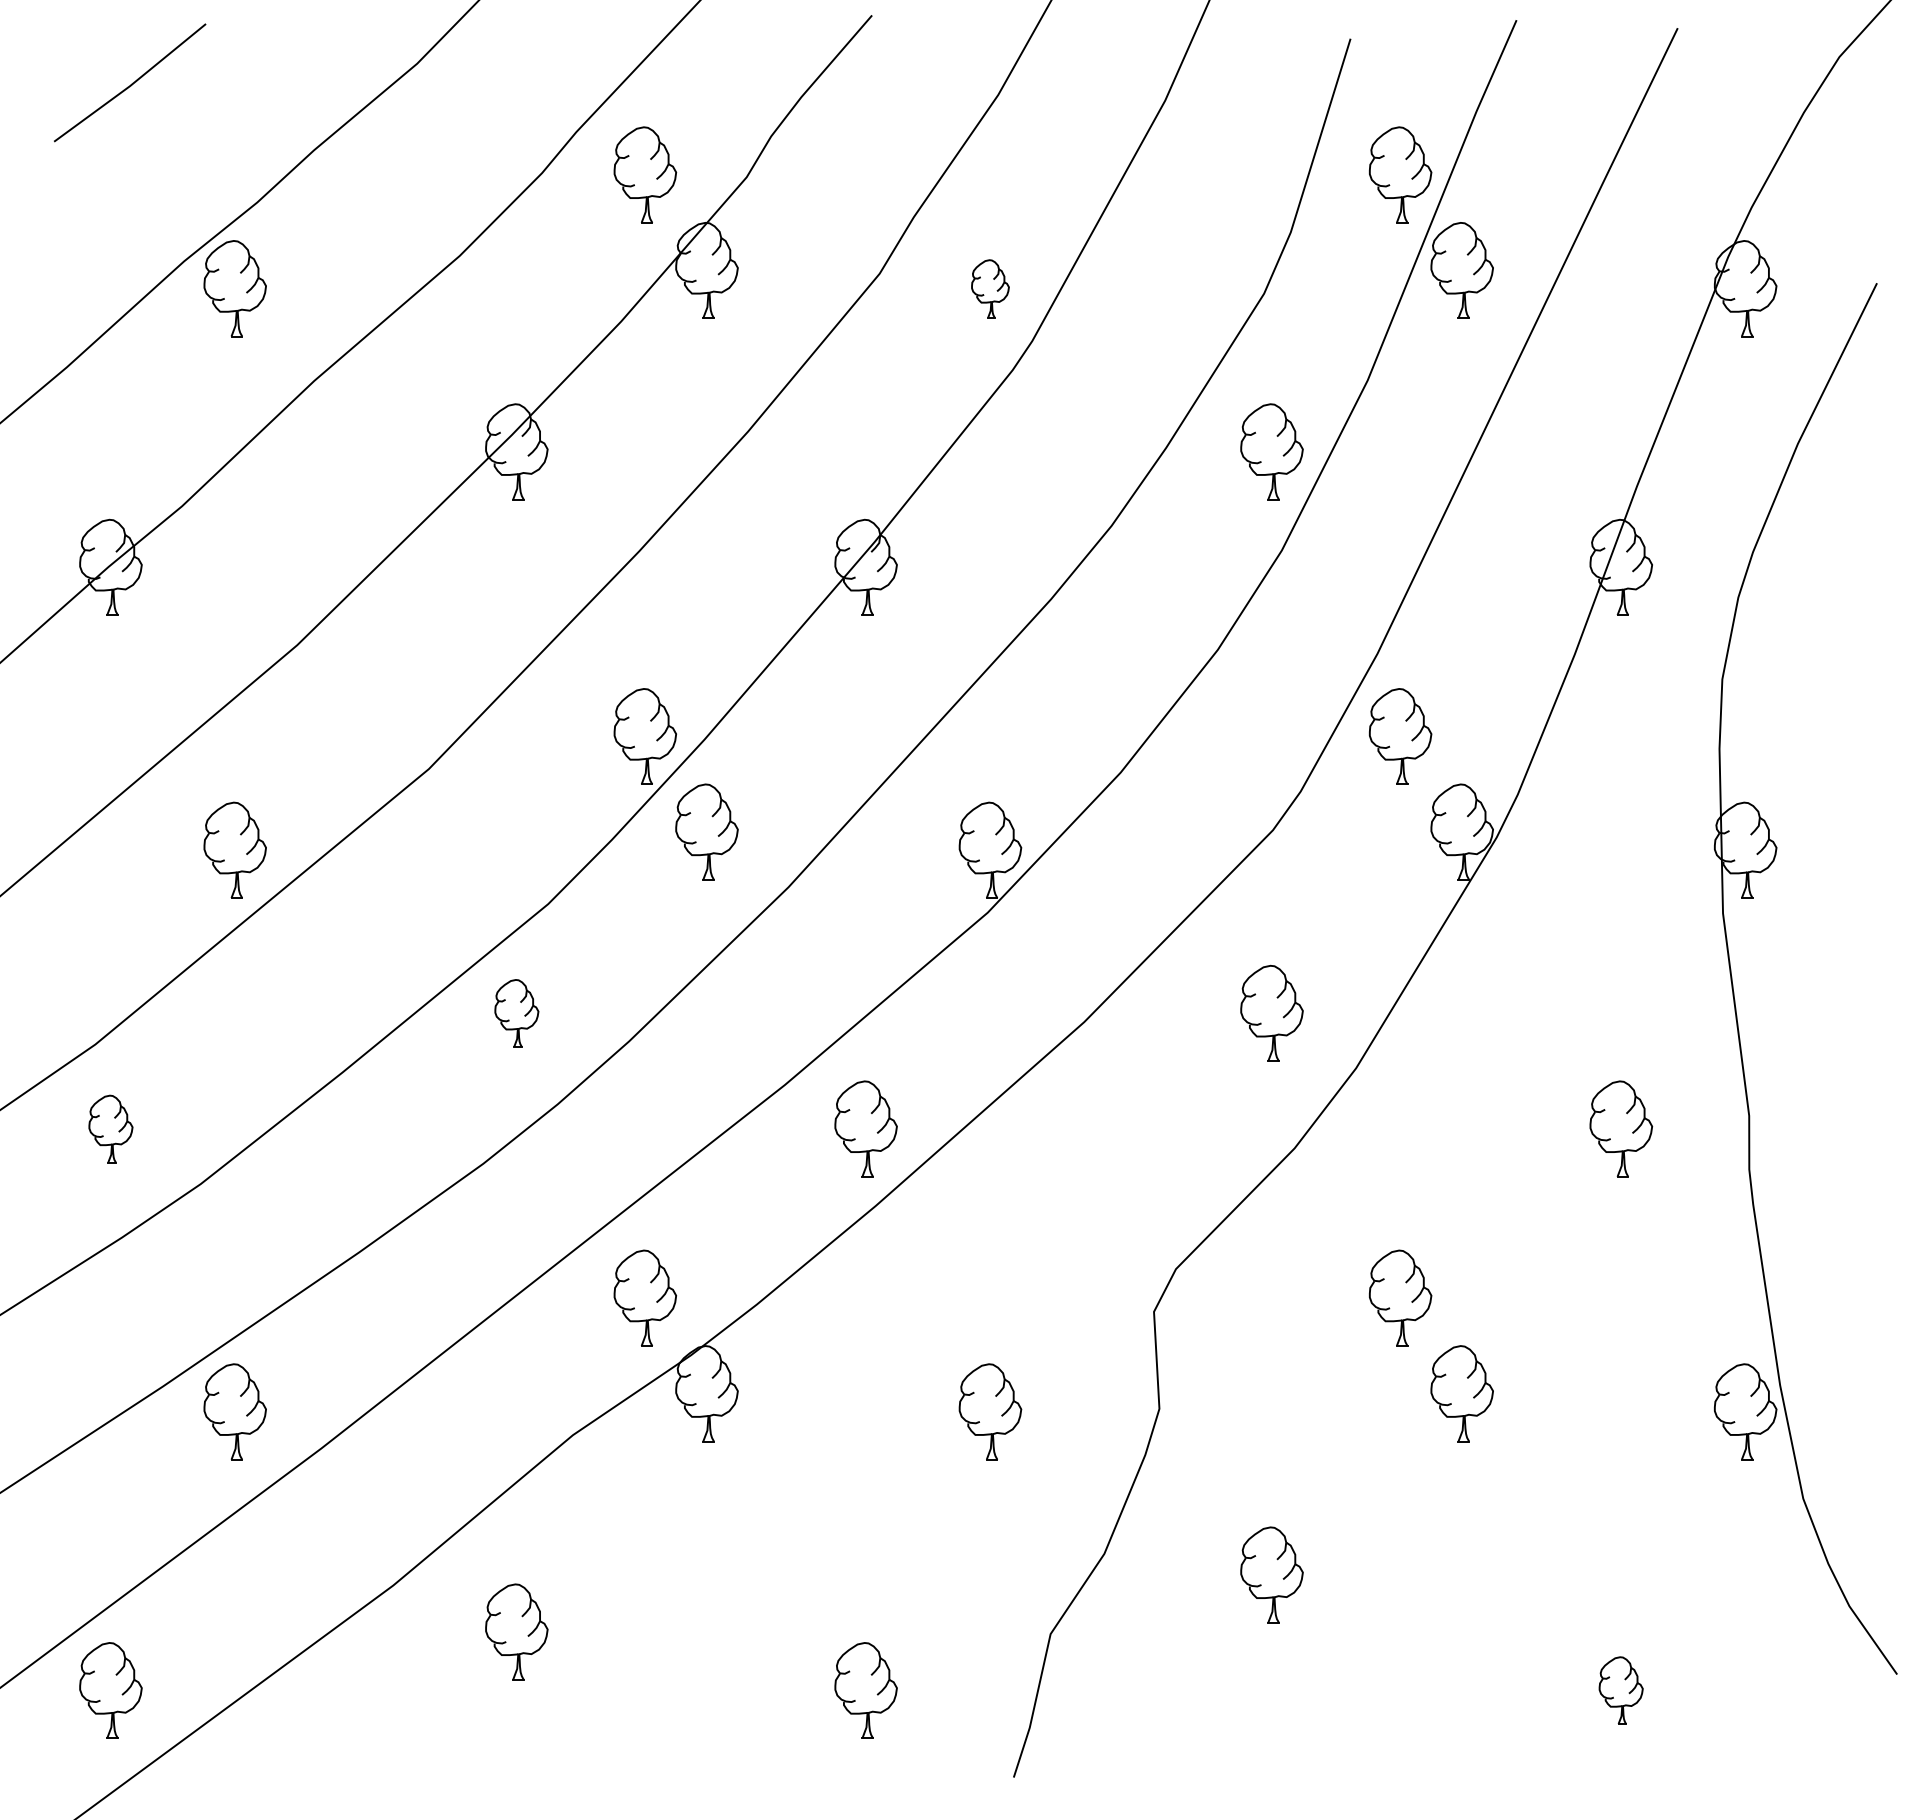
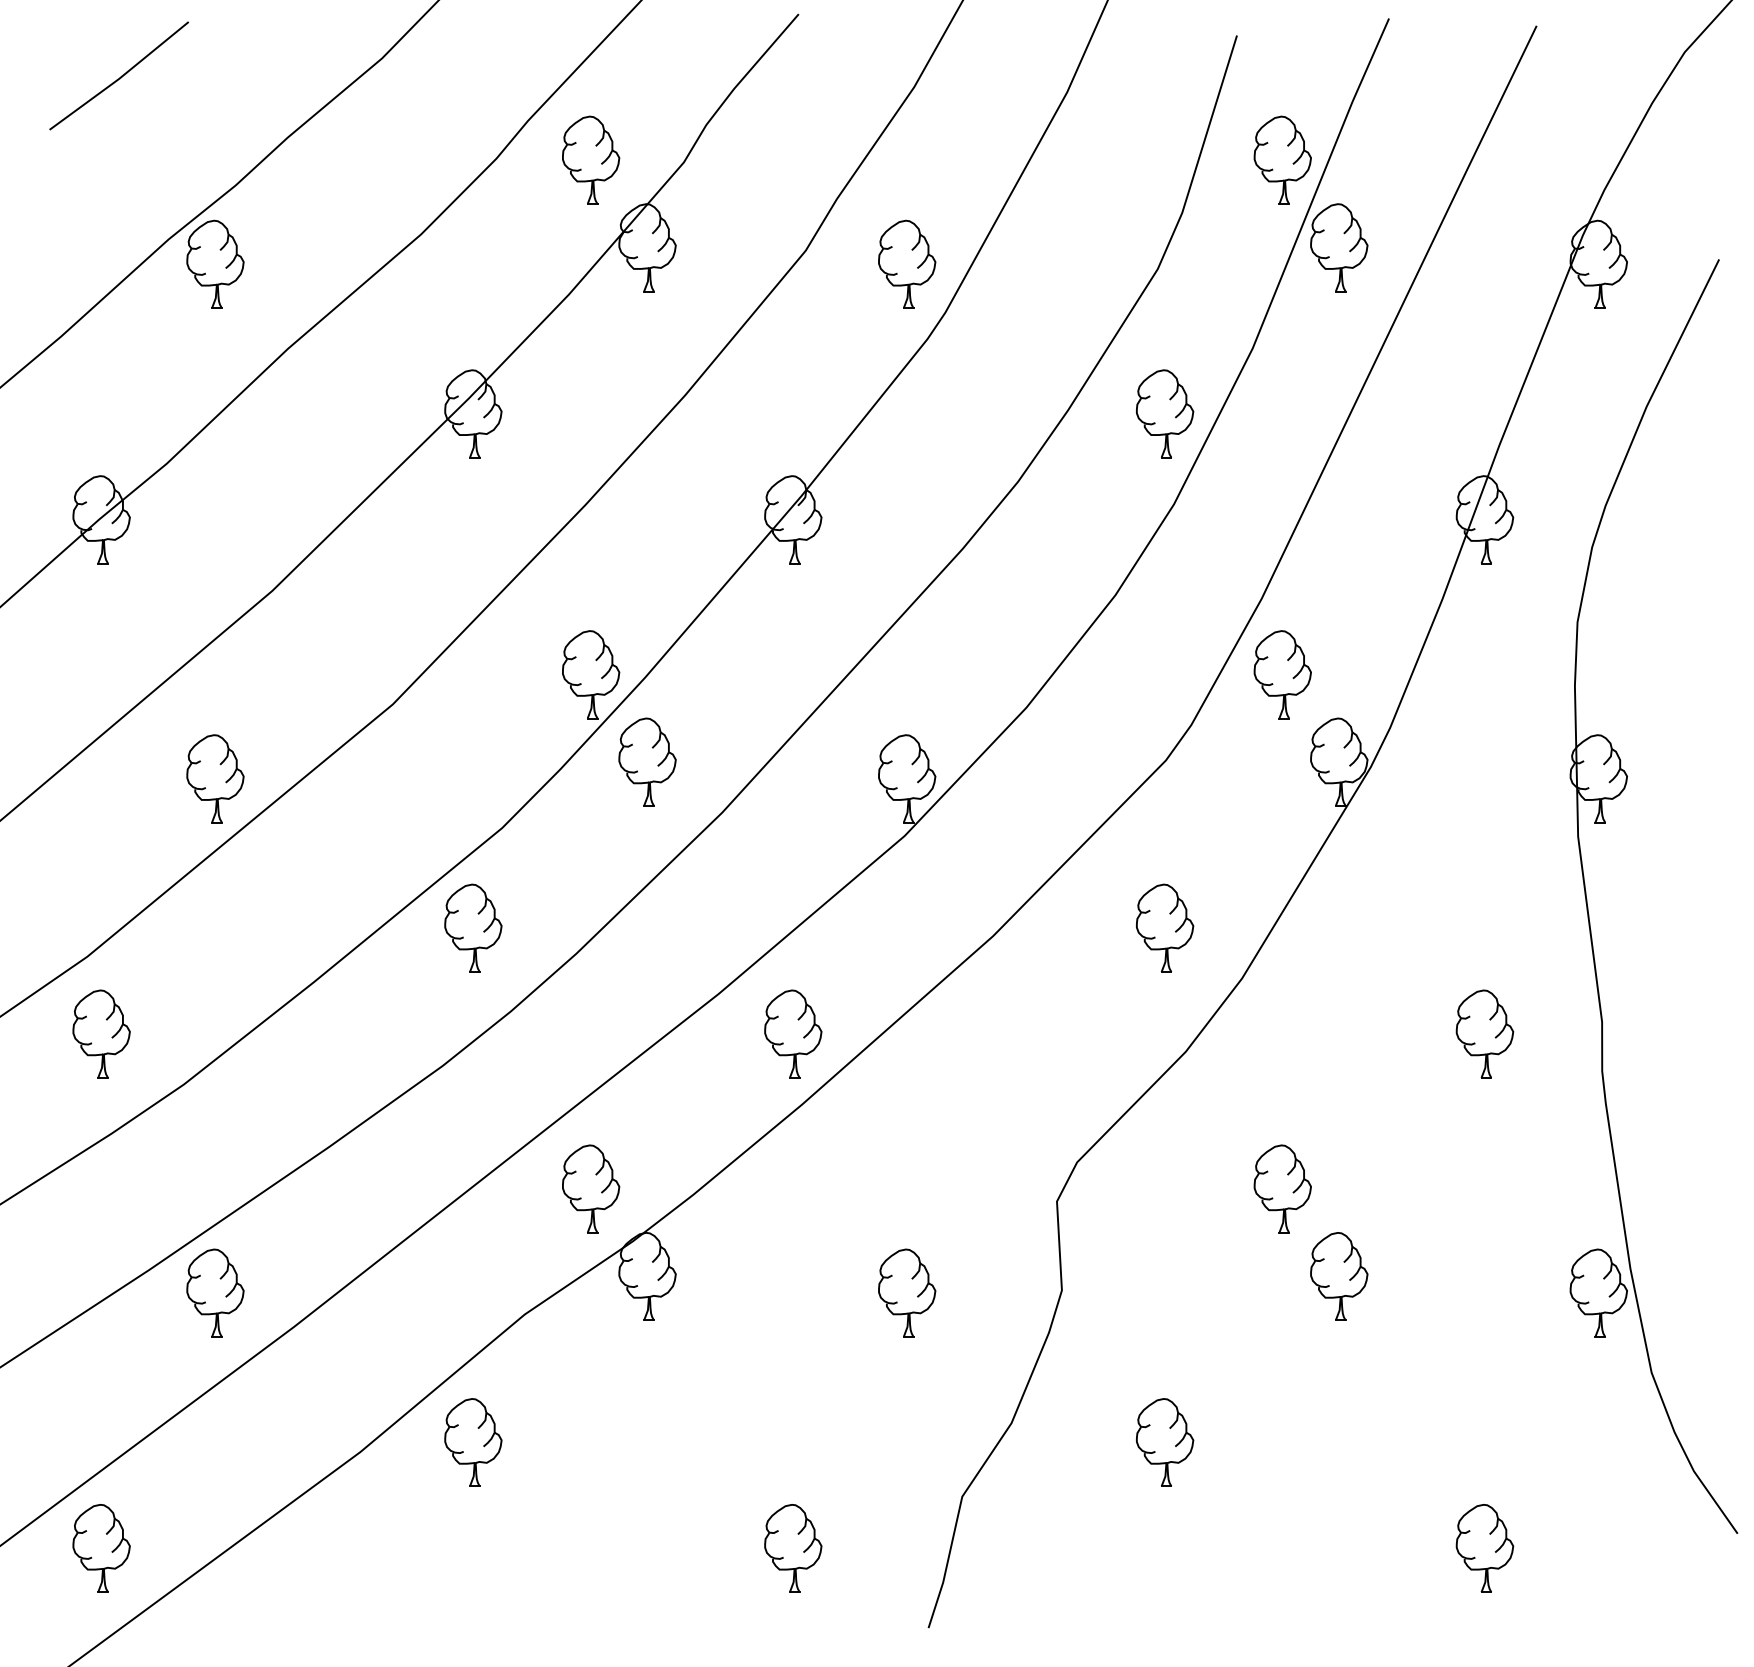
part: (990, 288) -> (907, 264), size x1.67
part: (516, 1012) -> (473, 927), size x1.43
part: (110, 1128) -> (101, 1033), size x1.43
part: (516, 1631) -> (473, 1442), moved
part: (1620, 1690) -> (1484, 1548), size x1.43

